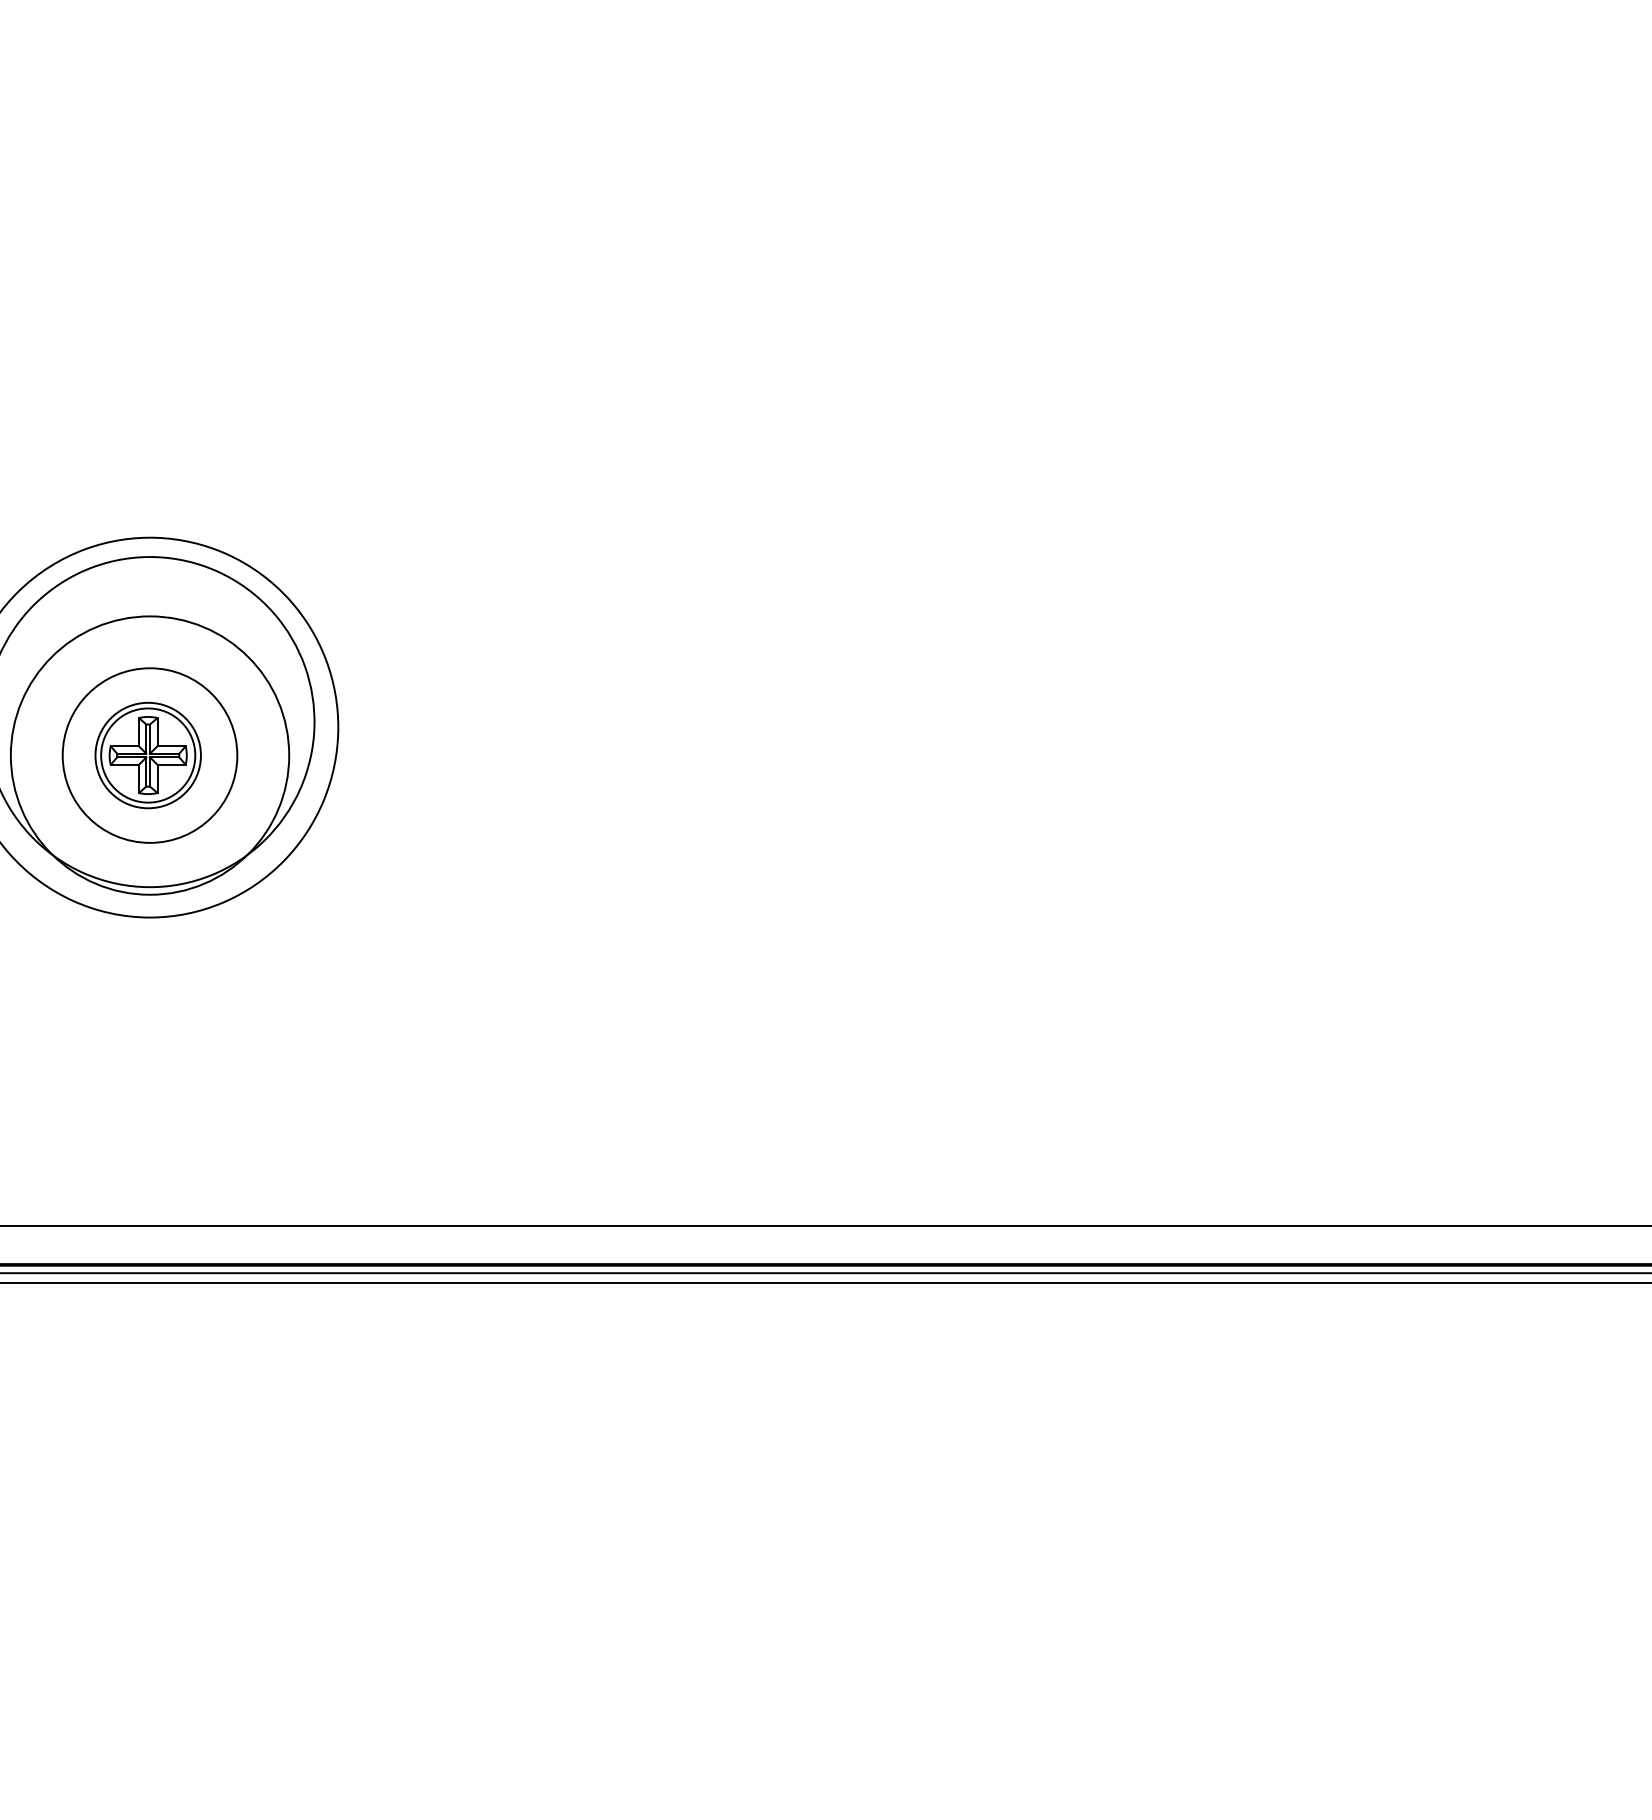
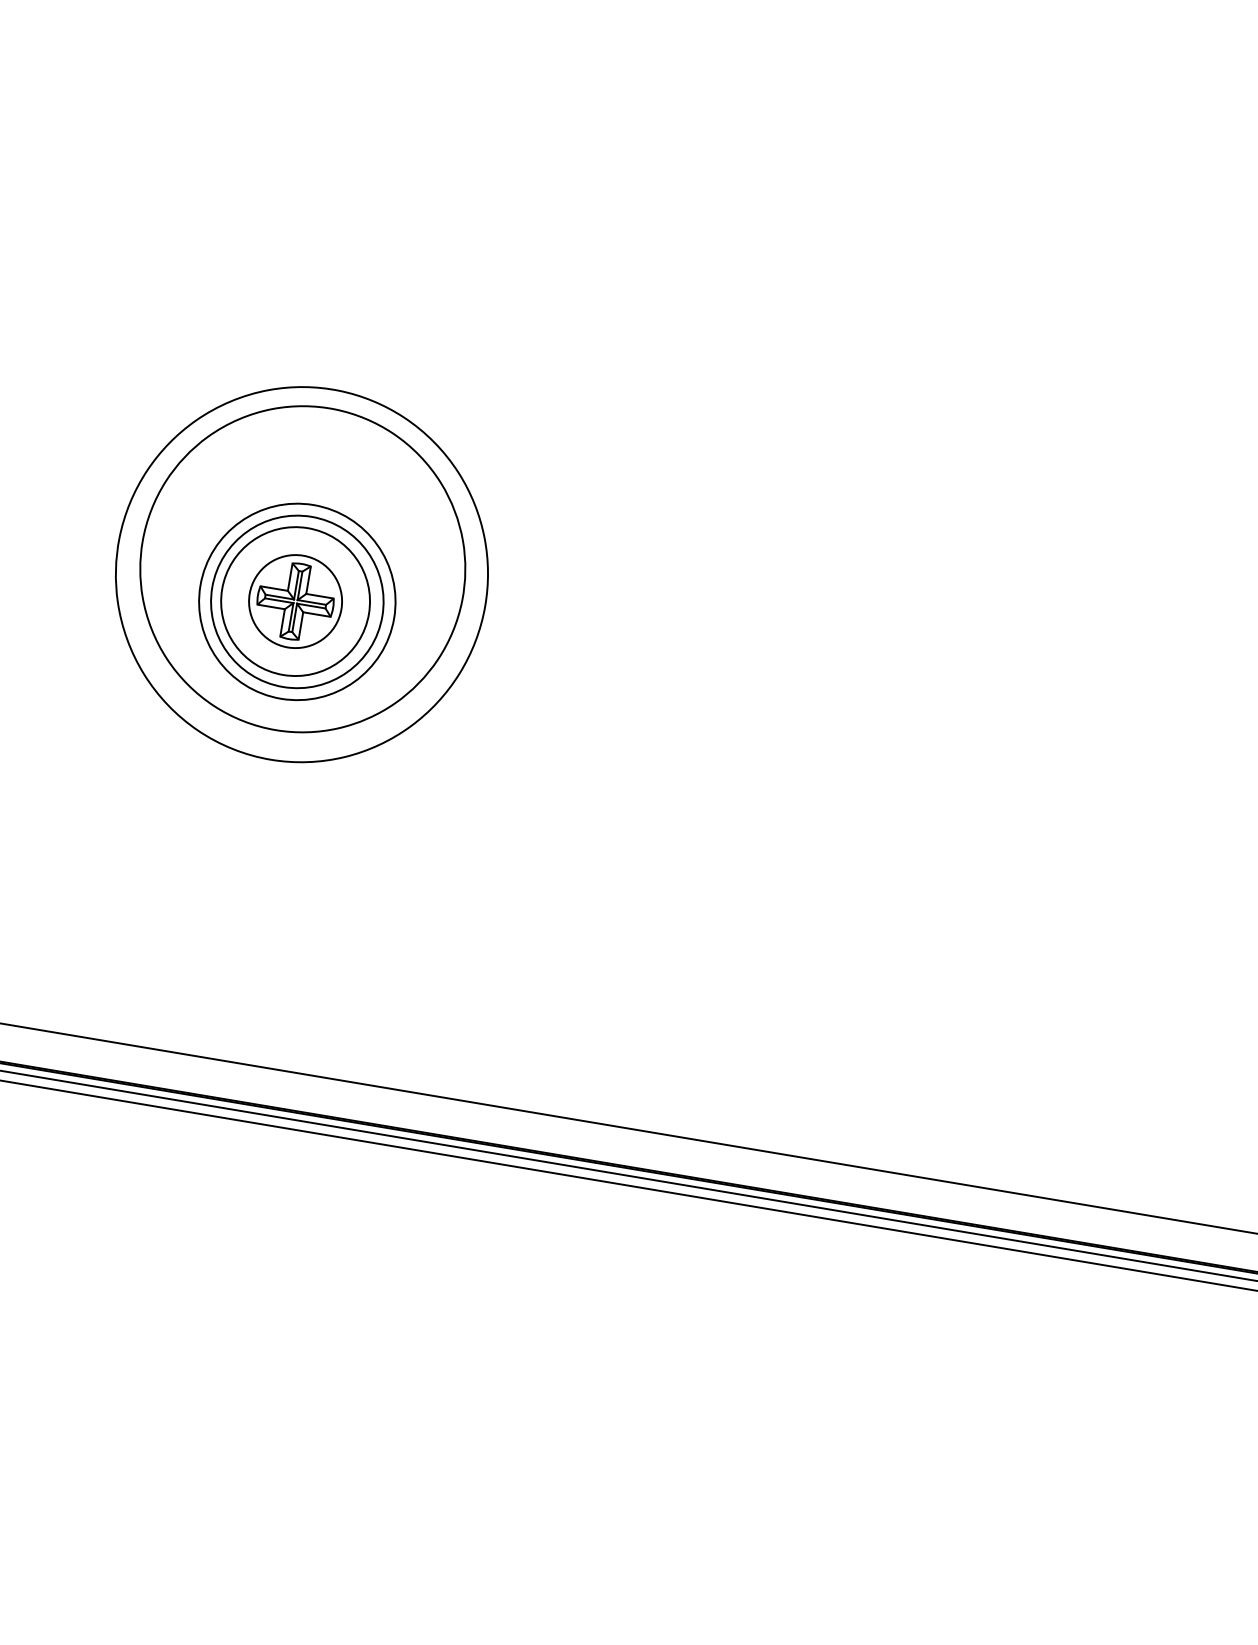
circle: (147, 755) -> (294, 601), size x1.43
circle: (149, 755) -> (296, 601), size x0.71

